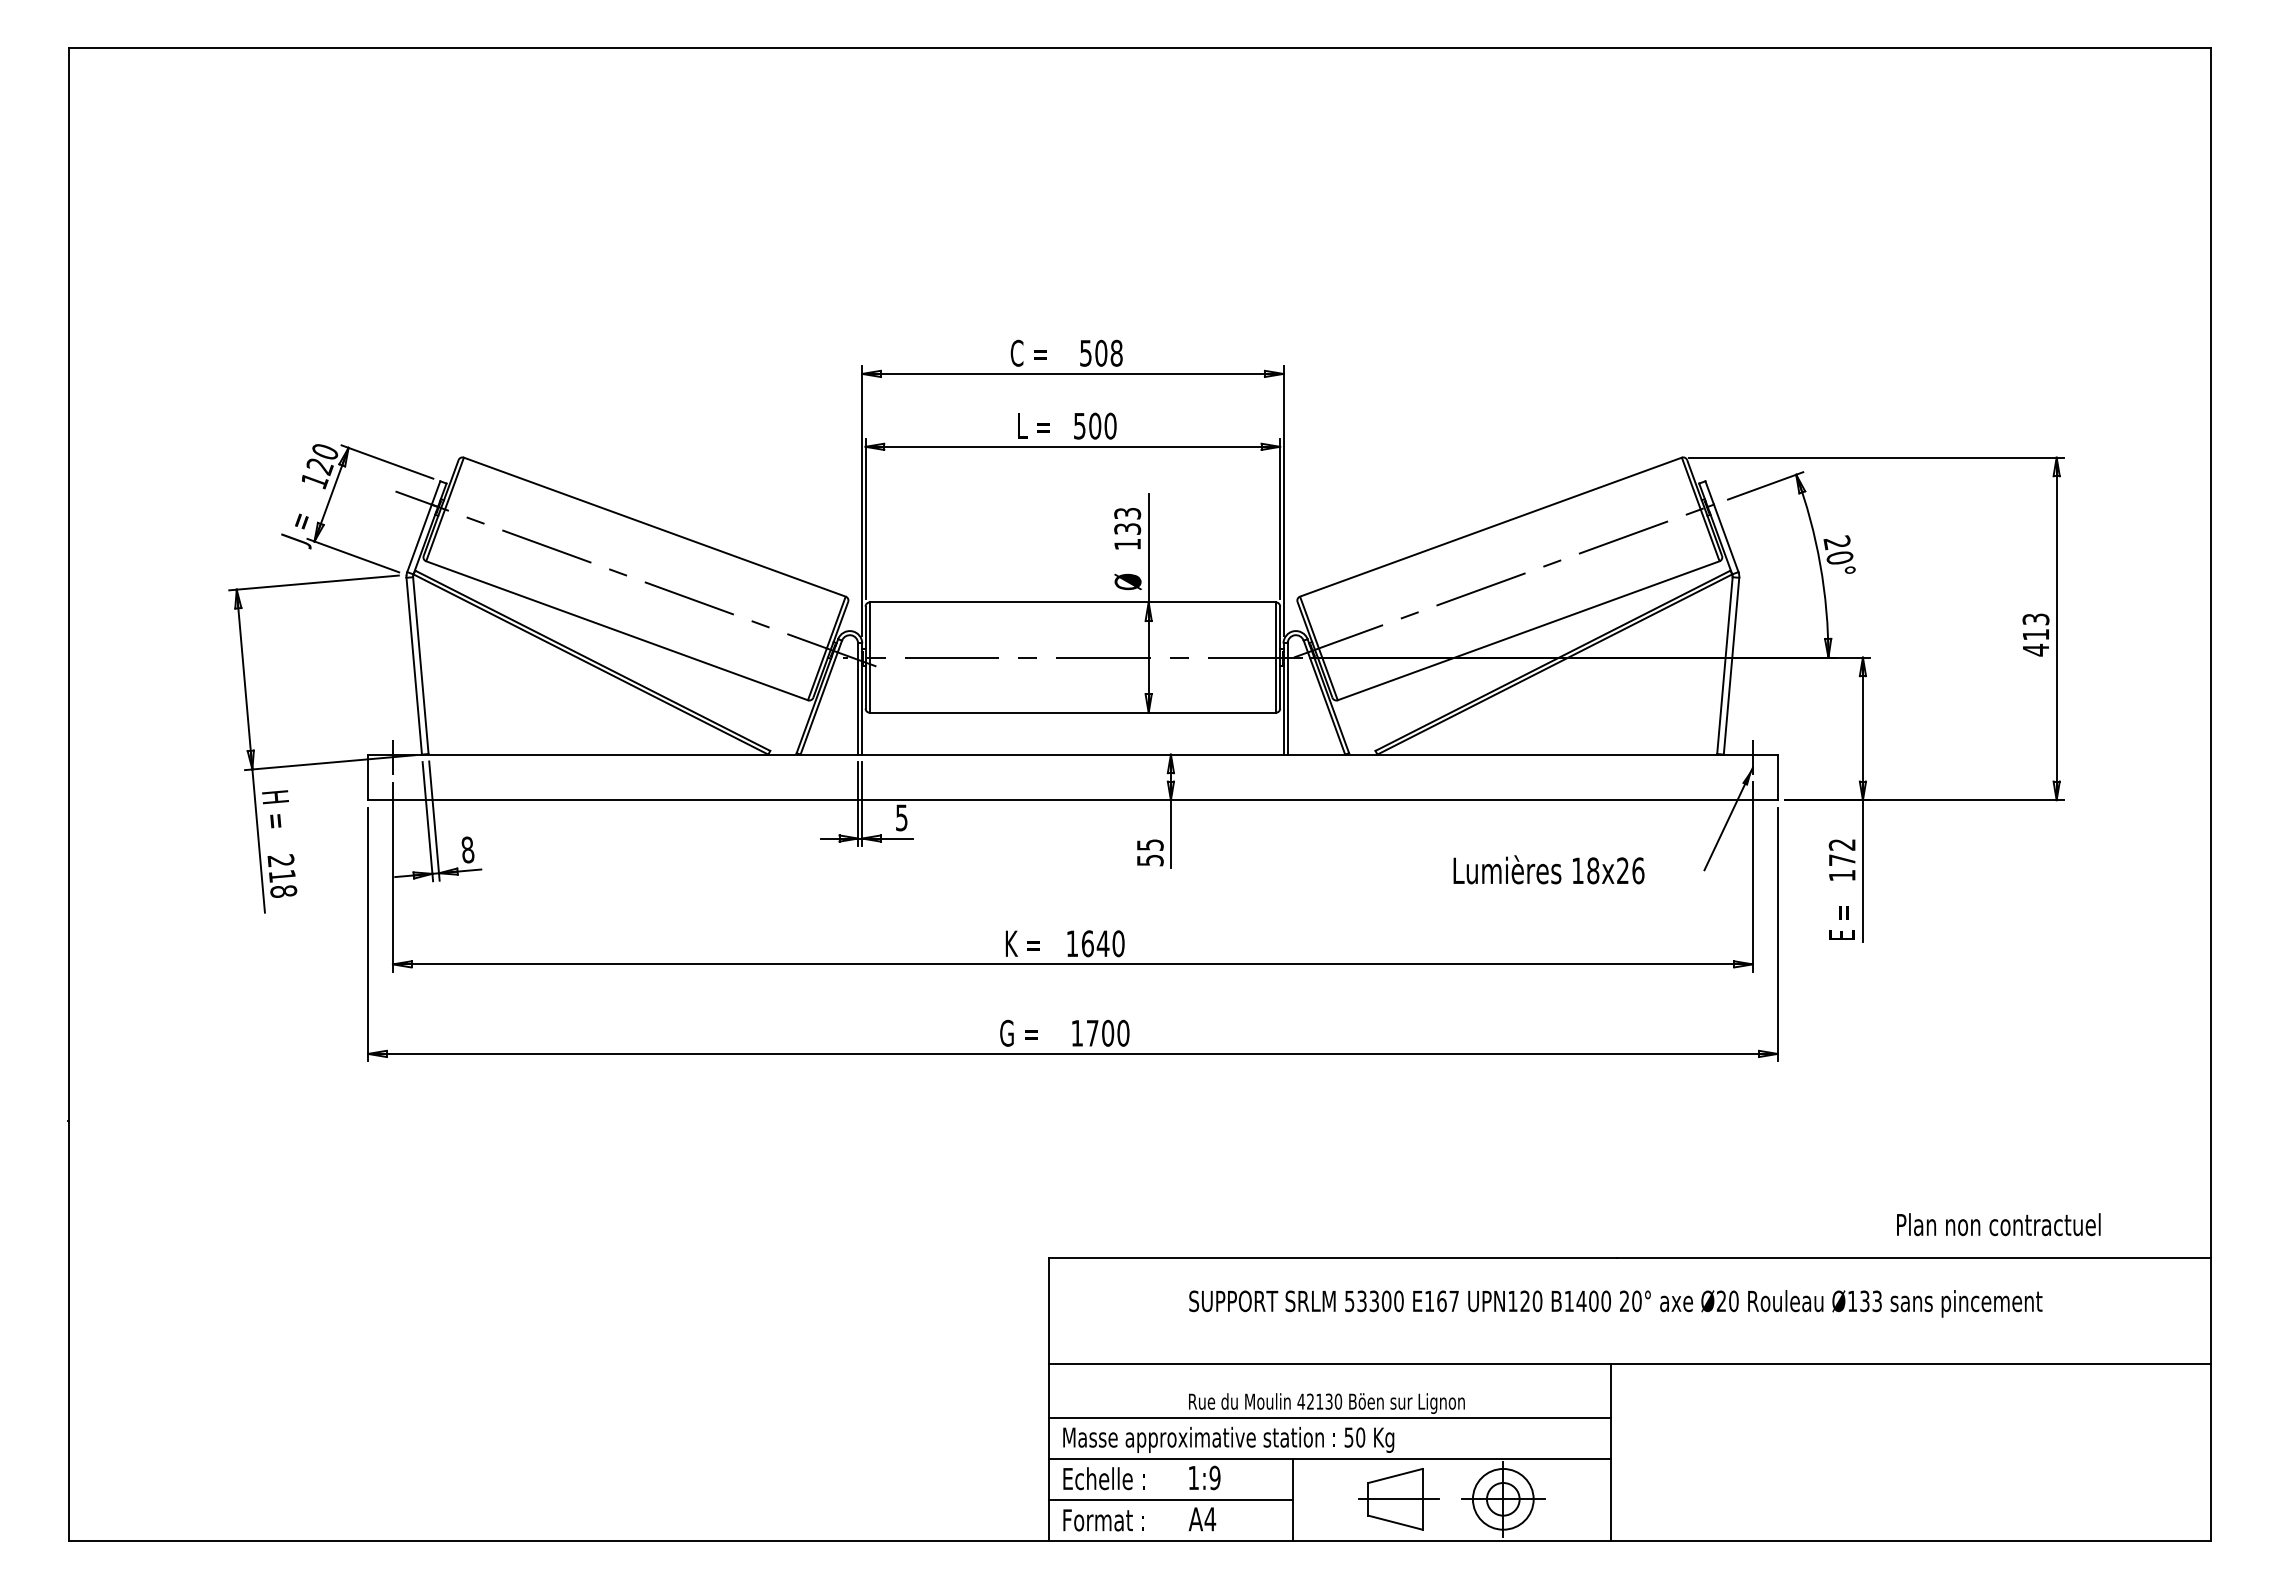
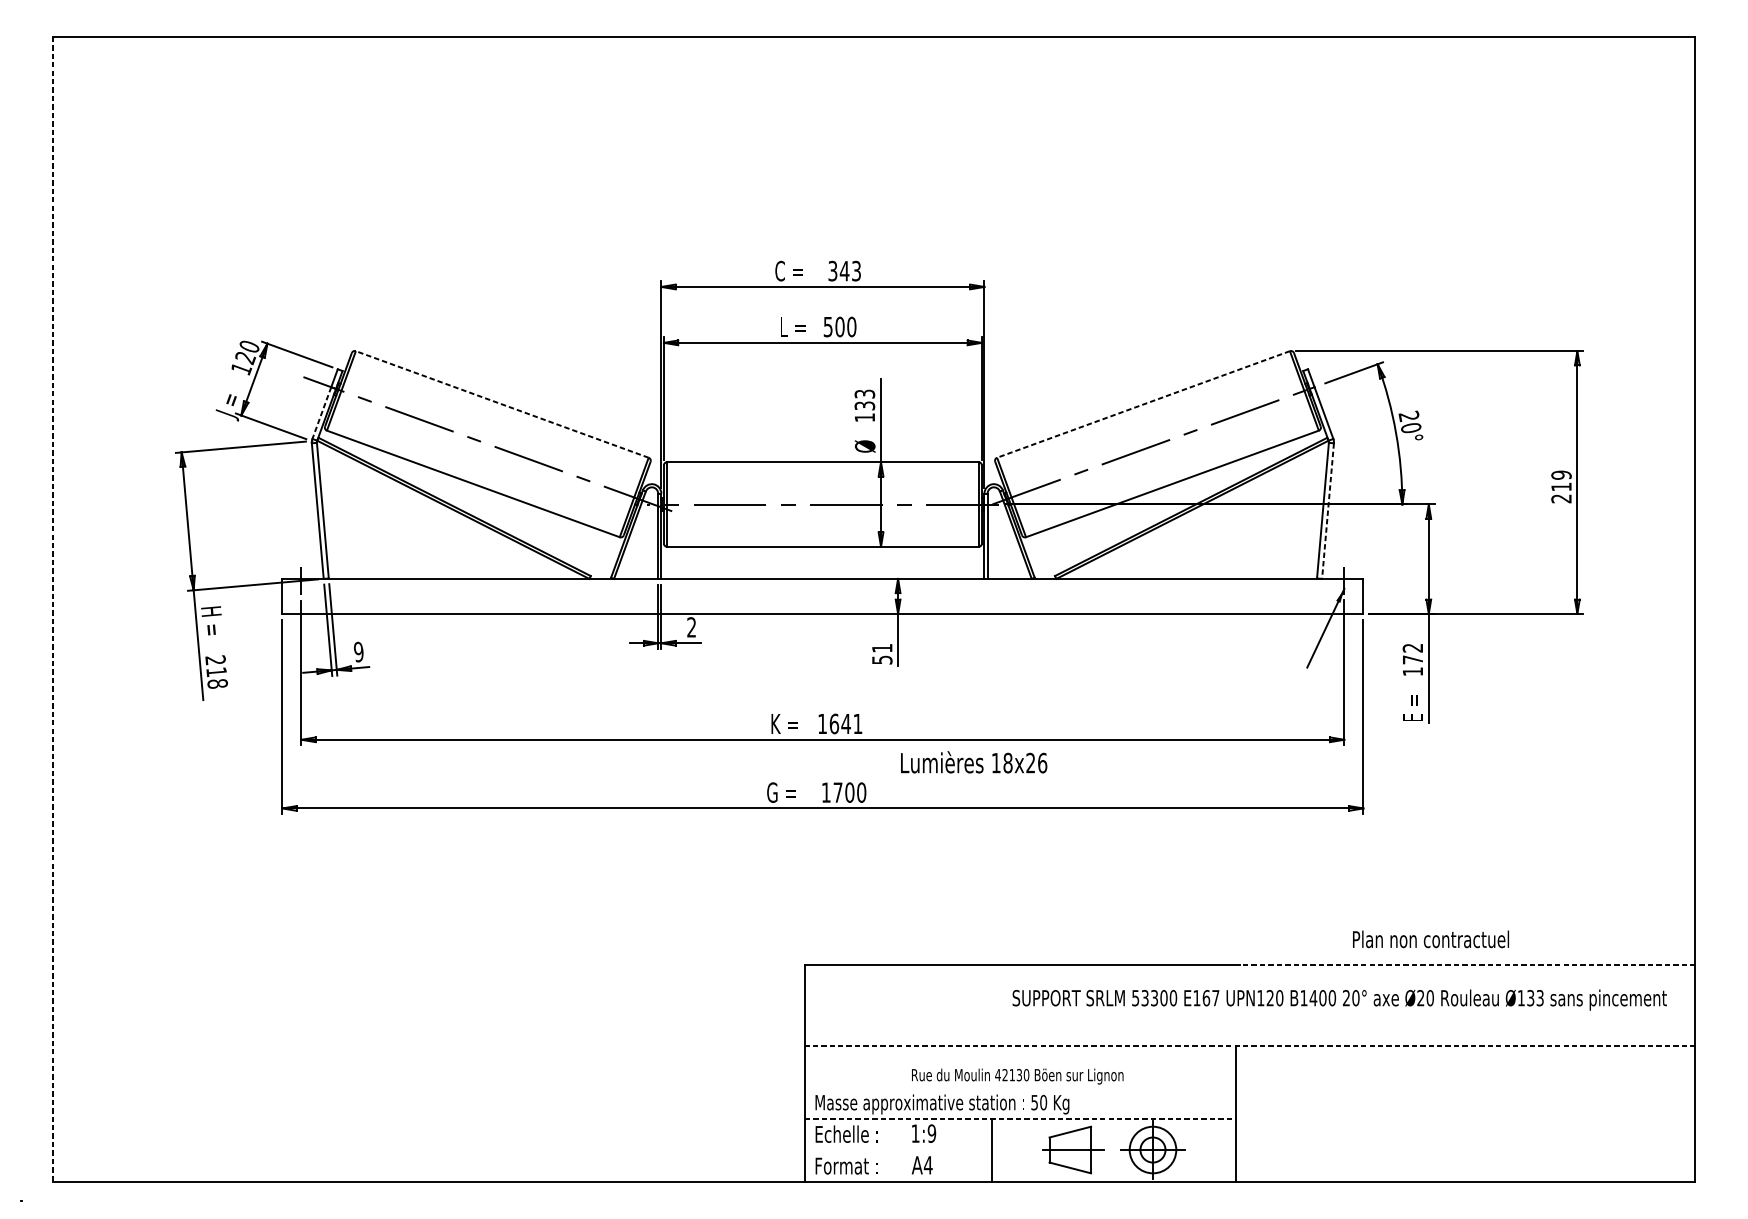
text: (1101, 352) -> (844, 270), 508 -> 343
line: (654, 526) -> (502, 403), solid -> dashed
line: (1490, 527) -> (1143, 404), solid -> dashed
line: (419, 538) -> (321, 413), solid -> dashed
text: (2035, 634) -> (1561, 486), 413 -> 219
line: (1731, 666) -> (1328, 511), solid -> dashed
line: (68, 794) -> (52, 609), solid -> dashed
text: (901, 817) -> (691, 627), 5 -> 2
text: (1150, 844) -> (882, 647), 55 -> 51
text: (467, 849) -> (358, 651), 8 -> 9
text: (1548, 869) -> (973, 762), moved
text: (1118, 943) -> (857, 723), 1640 -> 1641
text: (1998, 1224) -> (1430, 939), moved
line: (1913, 1257) -> (1467, 964), solid -> dashed
text: (1615, 1303) -> (1339, 999), moved
line: (1629, 1363) -> (1249, 1045), solid -> dashed
line: (1330, 1418) -> (1020, 1088), removed
line: (1330, 1459) -> (1020, 1119), solid -> dashed
line: (1170, 1500) -> (897, 1150), removed

